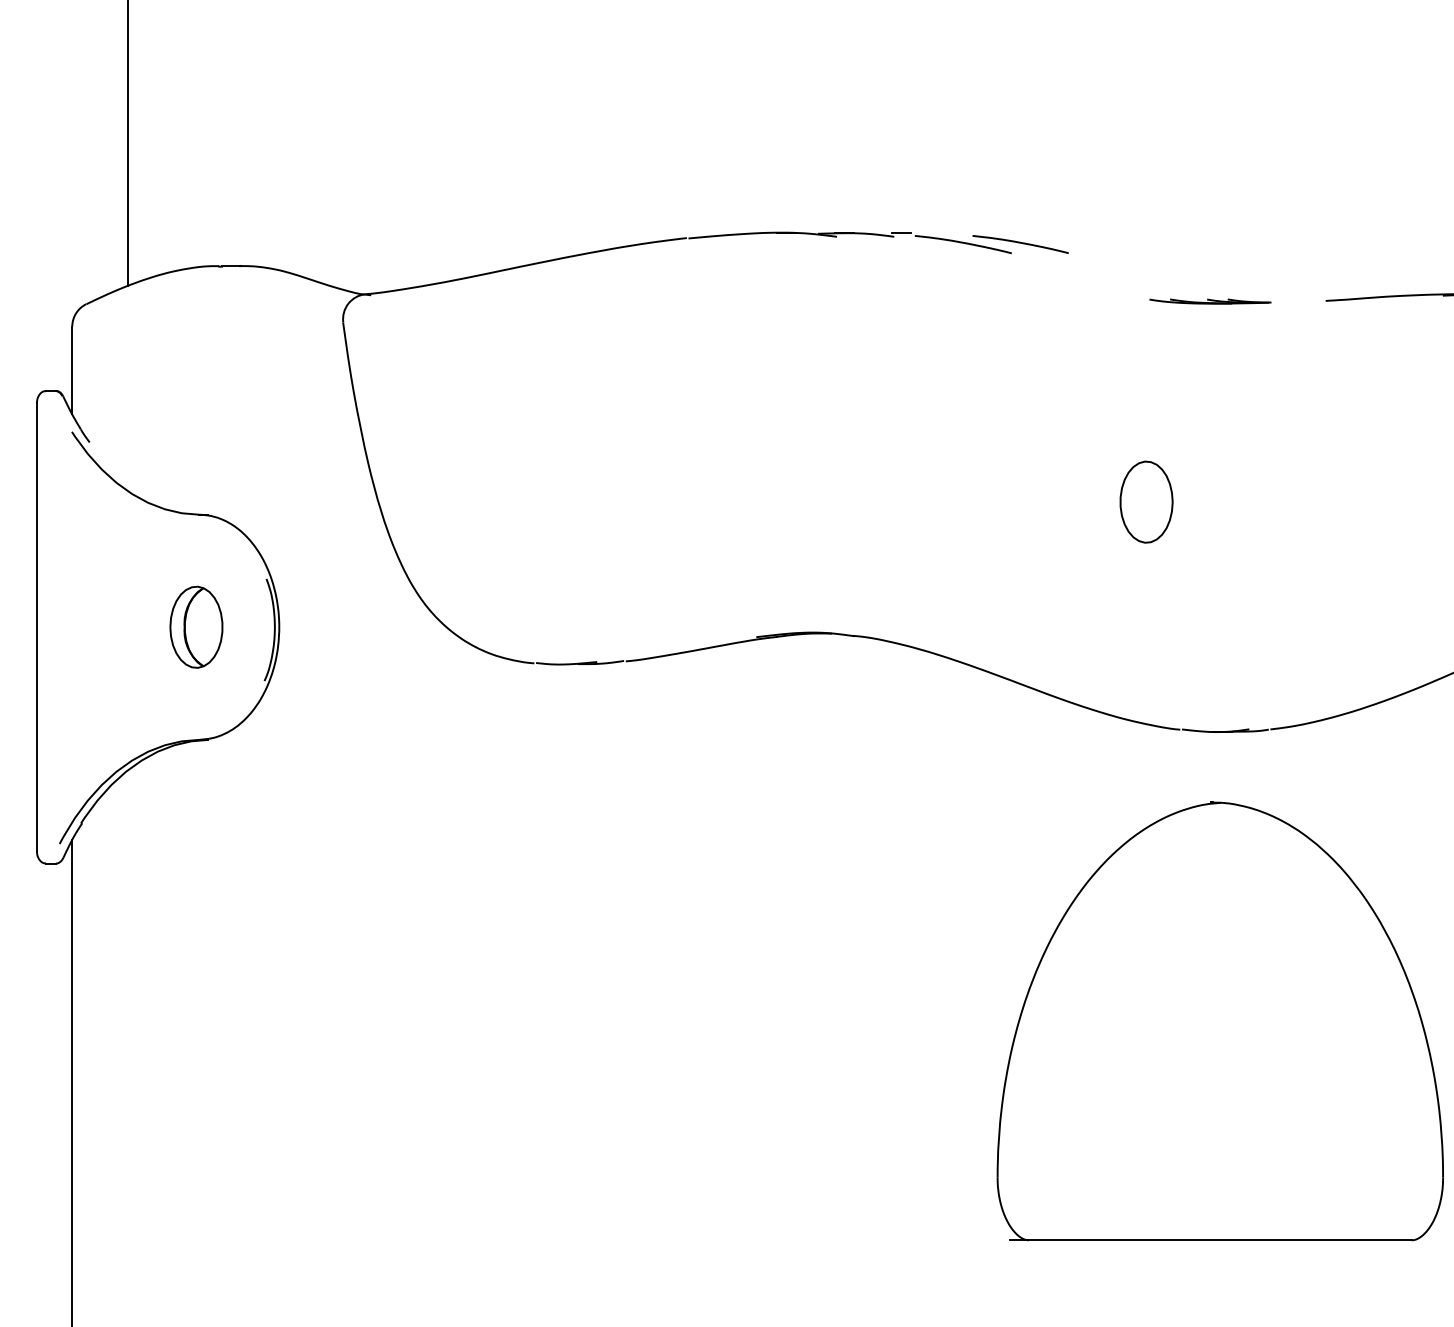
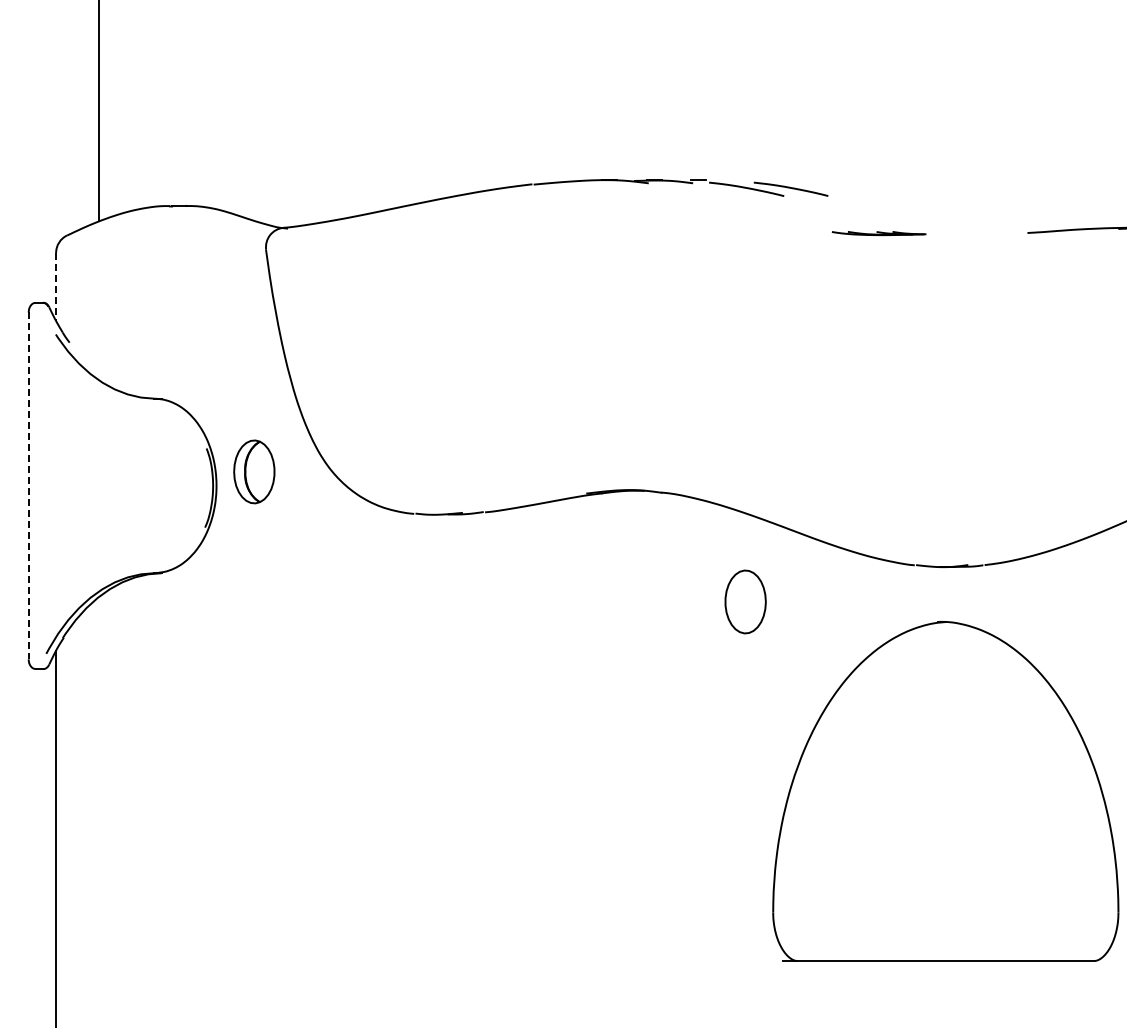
part: (1209, 301) -> (878, 233), moved
line: (72, 371) -> (56, 287), solid -> dashed
part: (1146, 501) -> (745, 601), moved
part: (196, 626) -> (254, 471), moved
line: (36, 628) -> (28, 486), solid -> dashed

